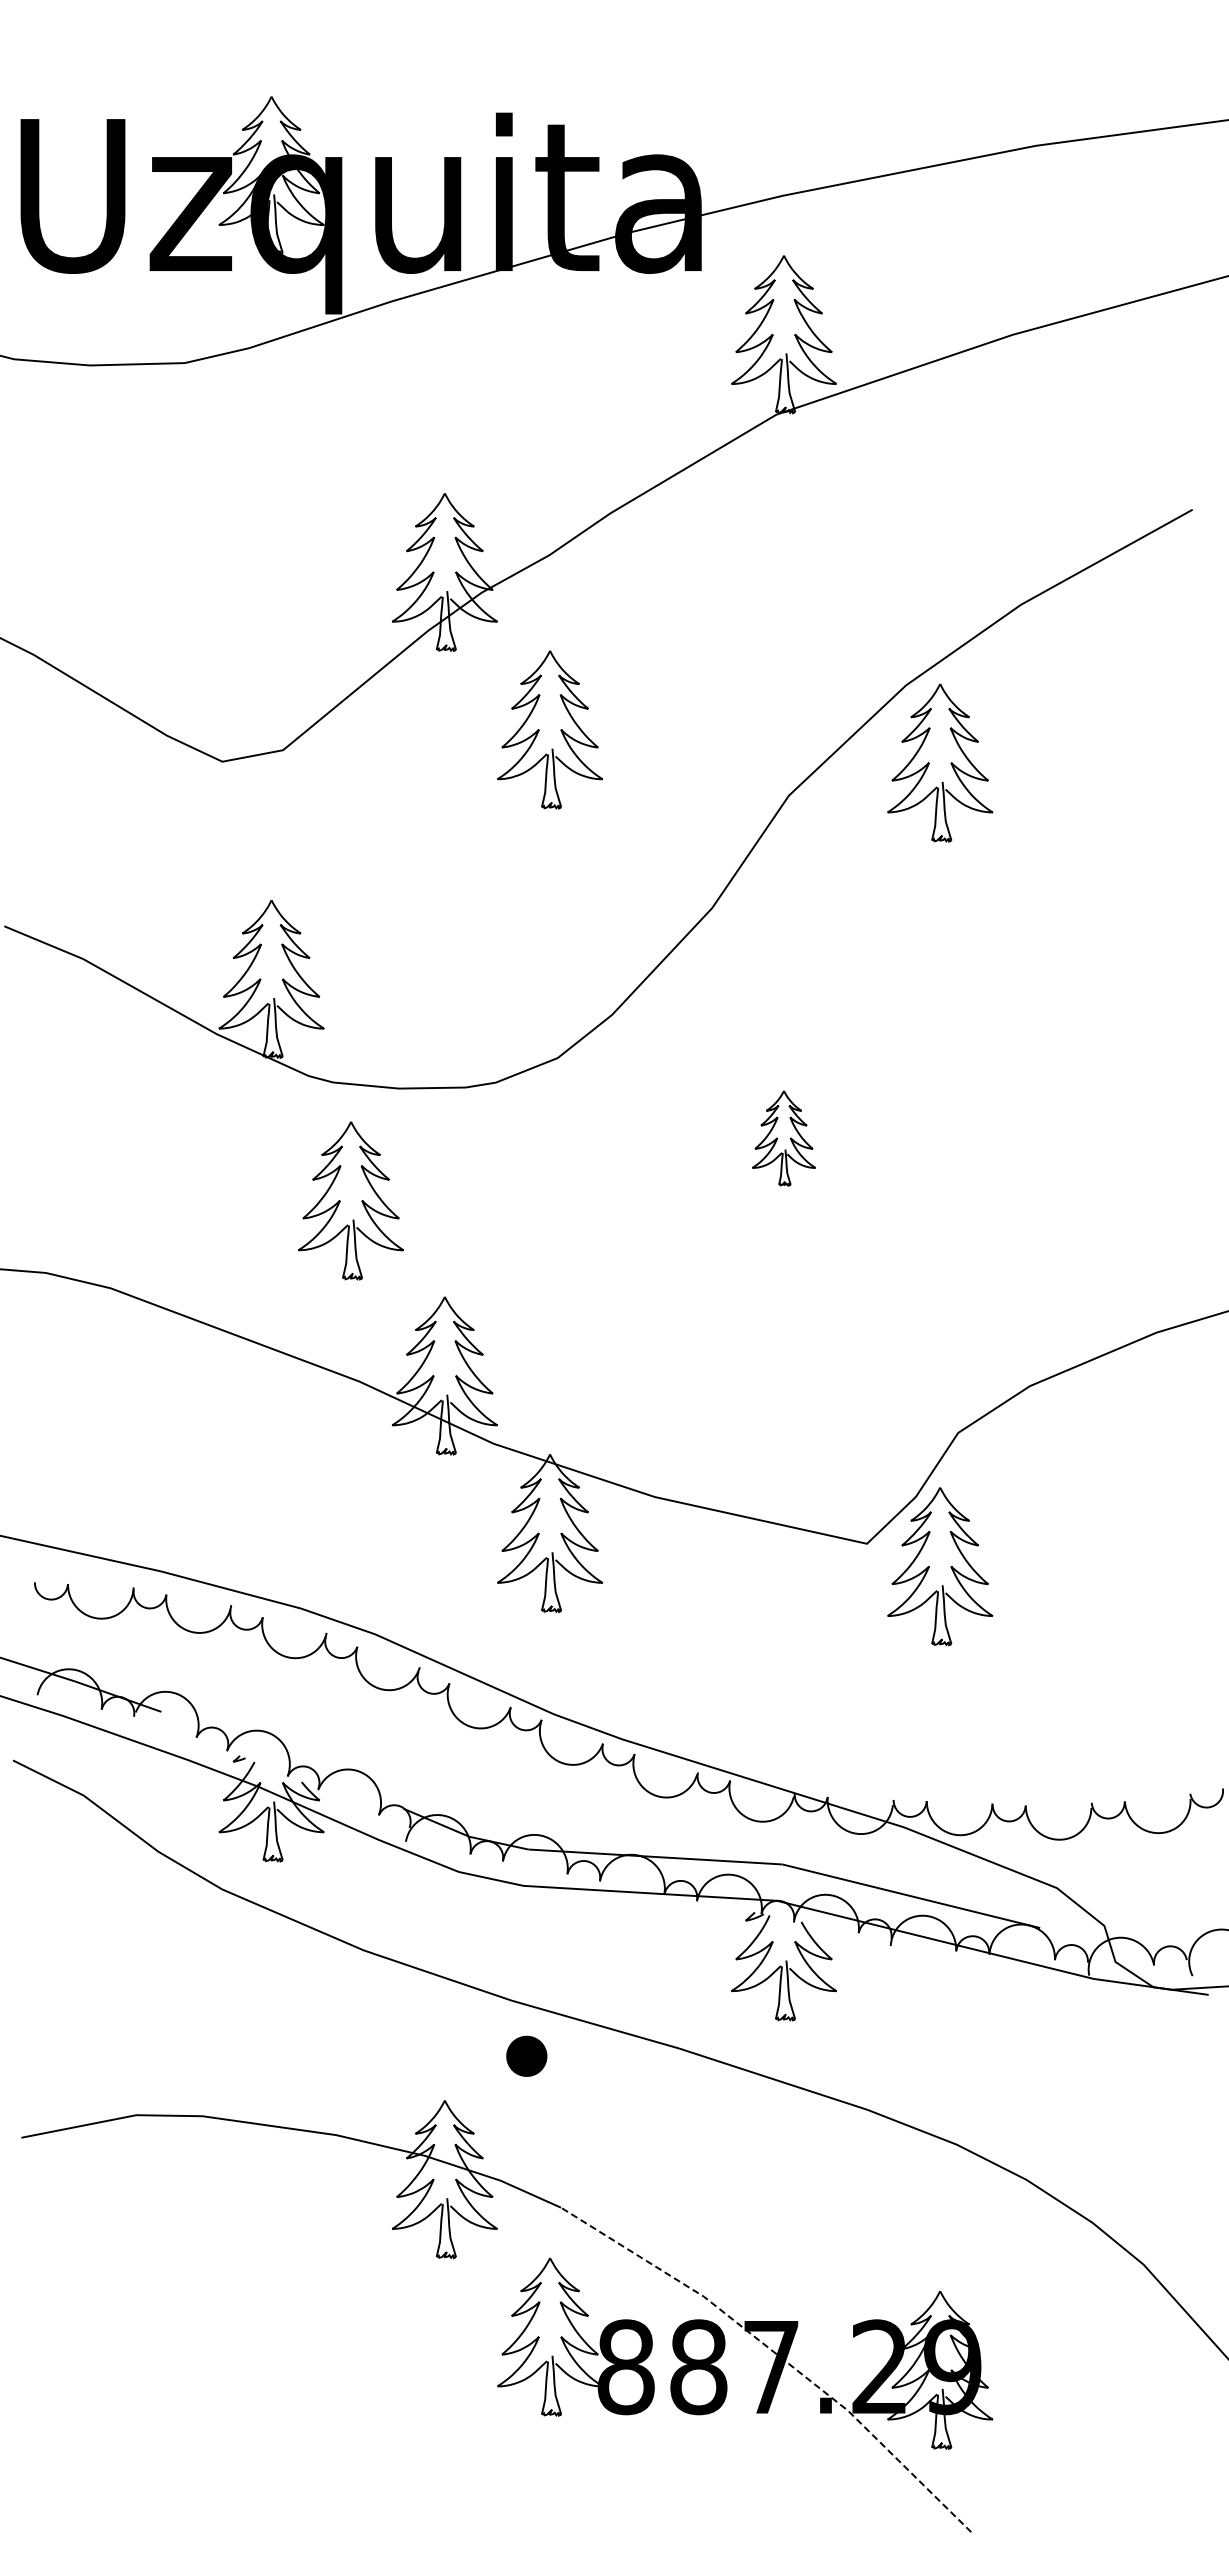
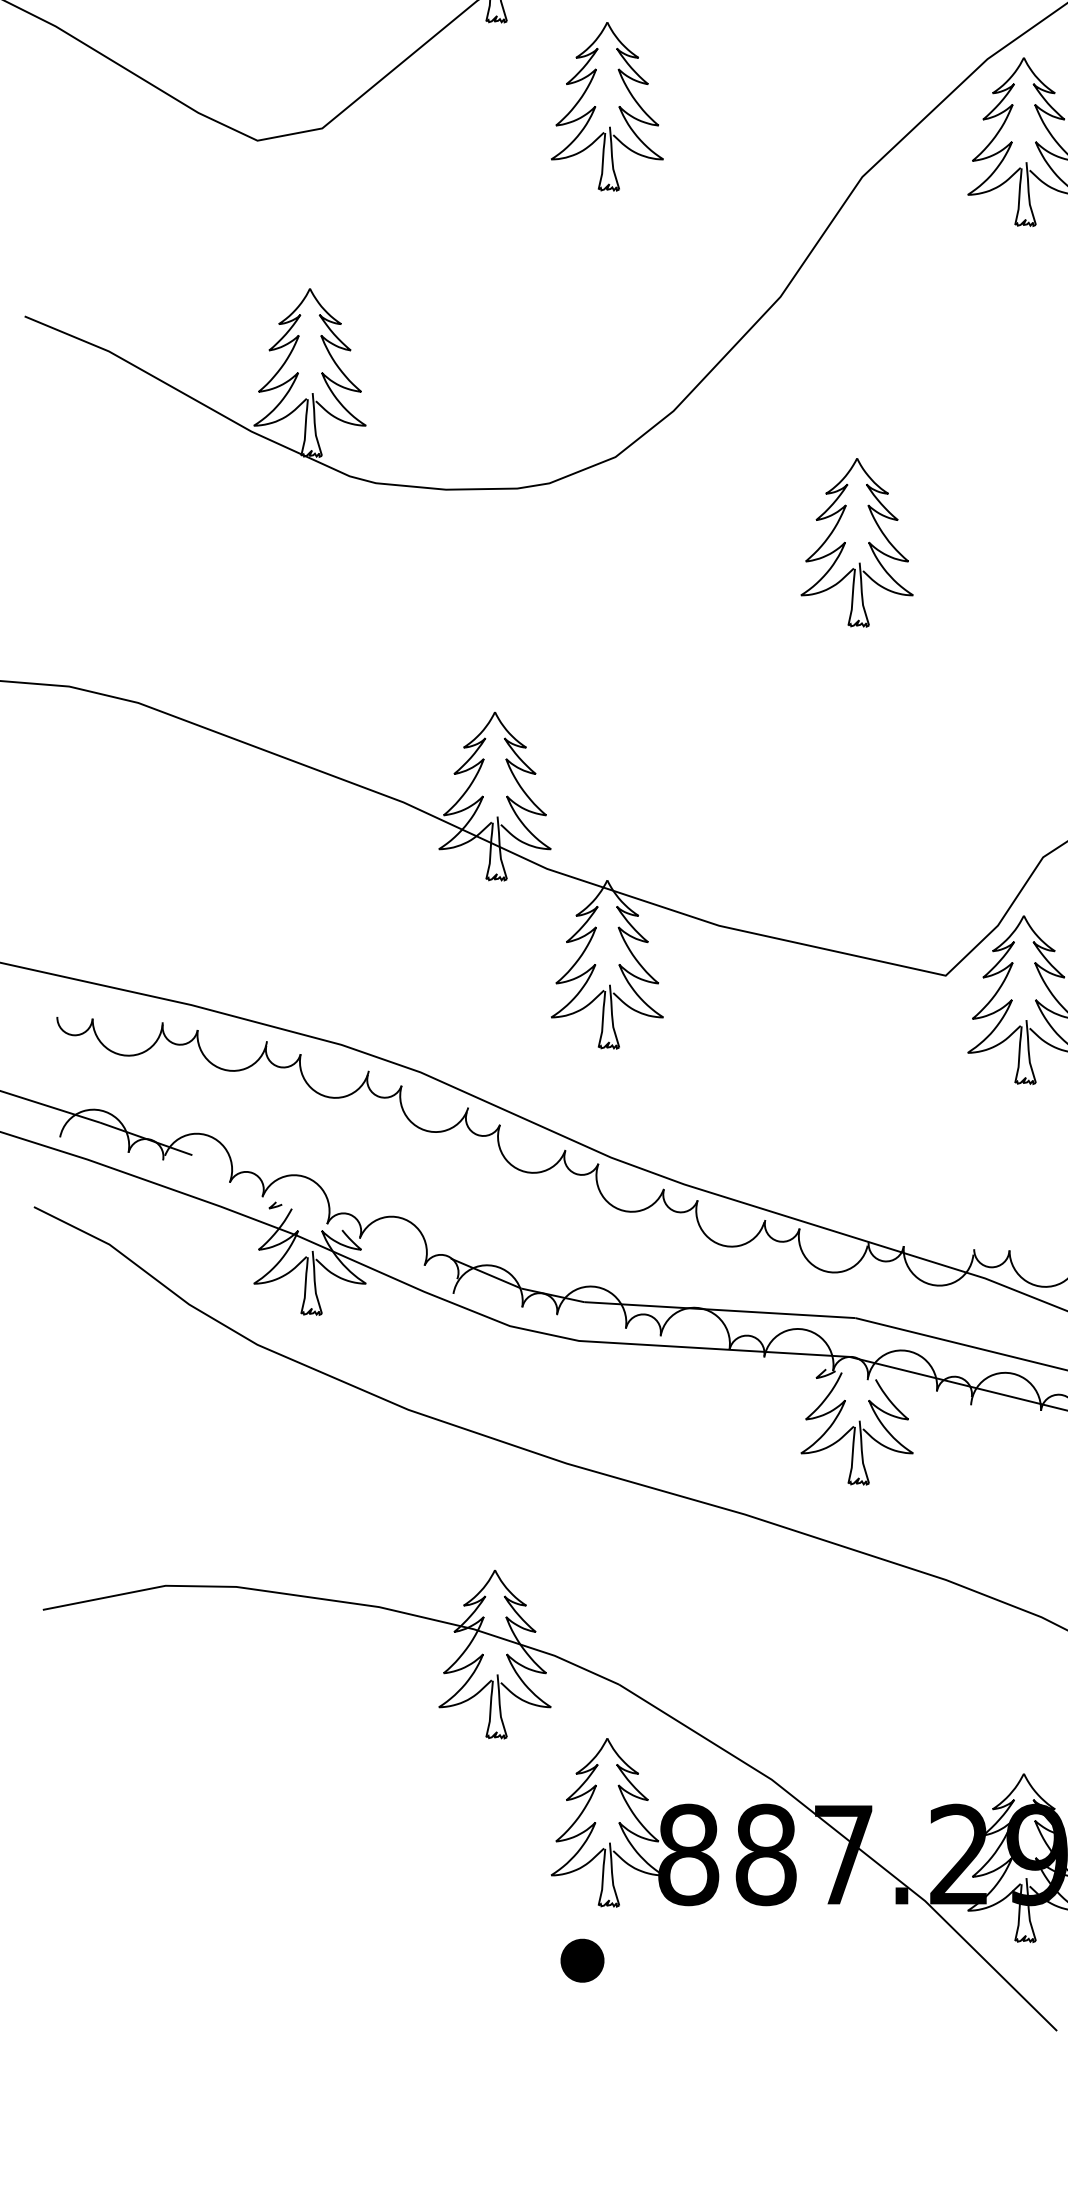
part: (783, 1138) -> (856, 542), size x1.67
part: (350, 1200) -> (394, 609), removed
part: (526, 2055) -> (582, 1959), moved
line: (777, 2354) -> (850, 1841), dashed -> solid

